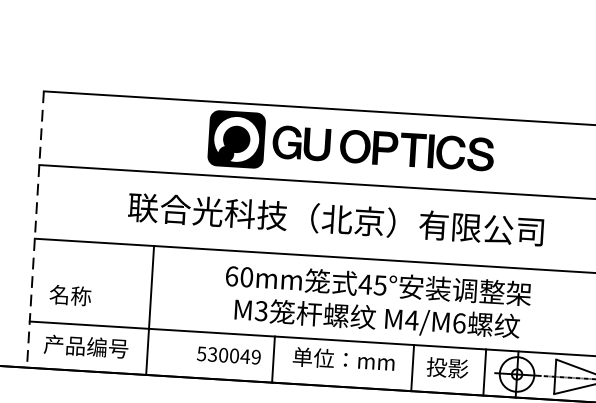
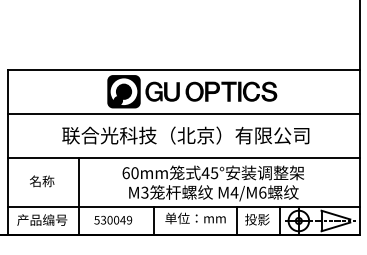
line: (34, 229) -> (7, 152), dashed -> solid
text: (71, 295) -> (42, 181), moved
text: (229, 354) -> (113, 219), moved

